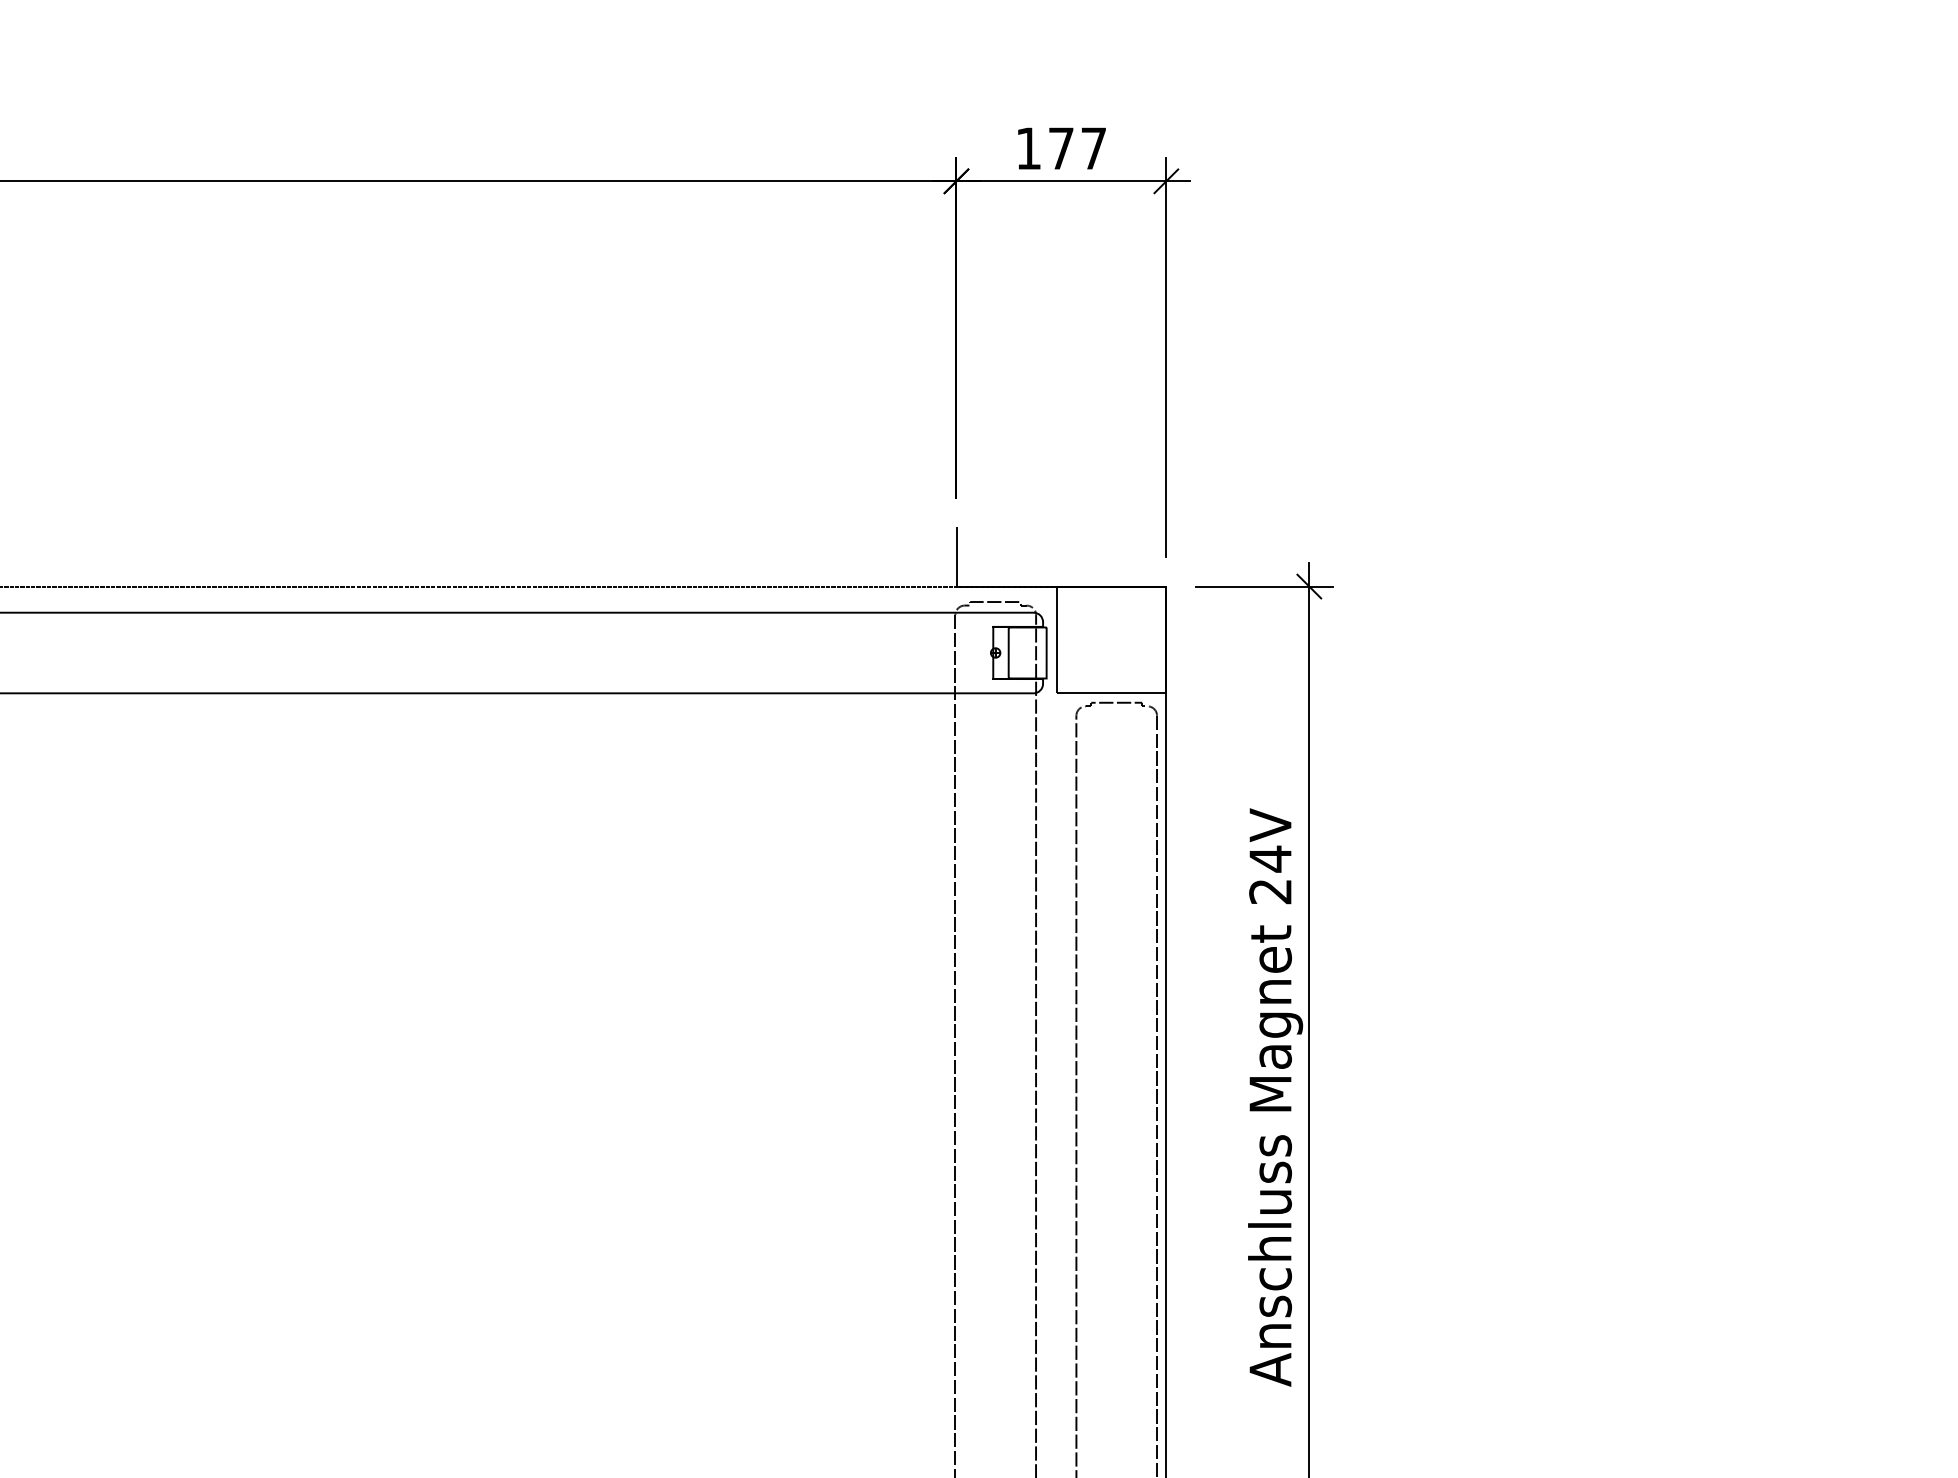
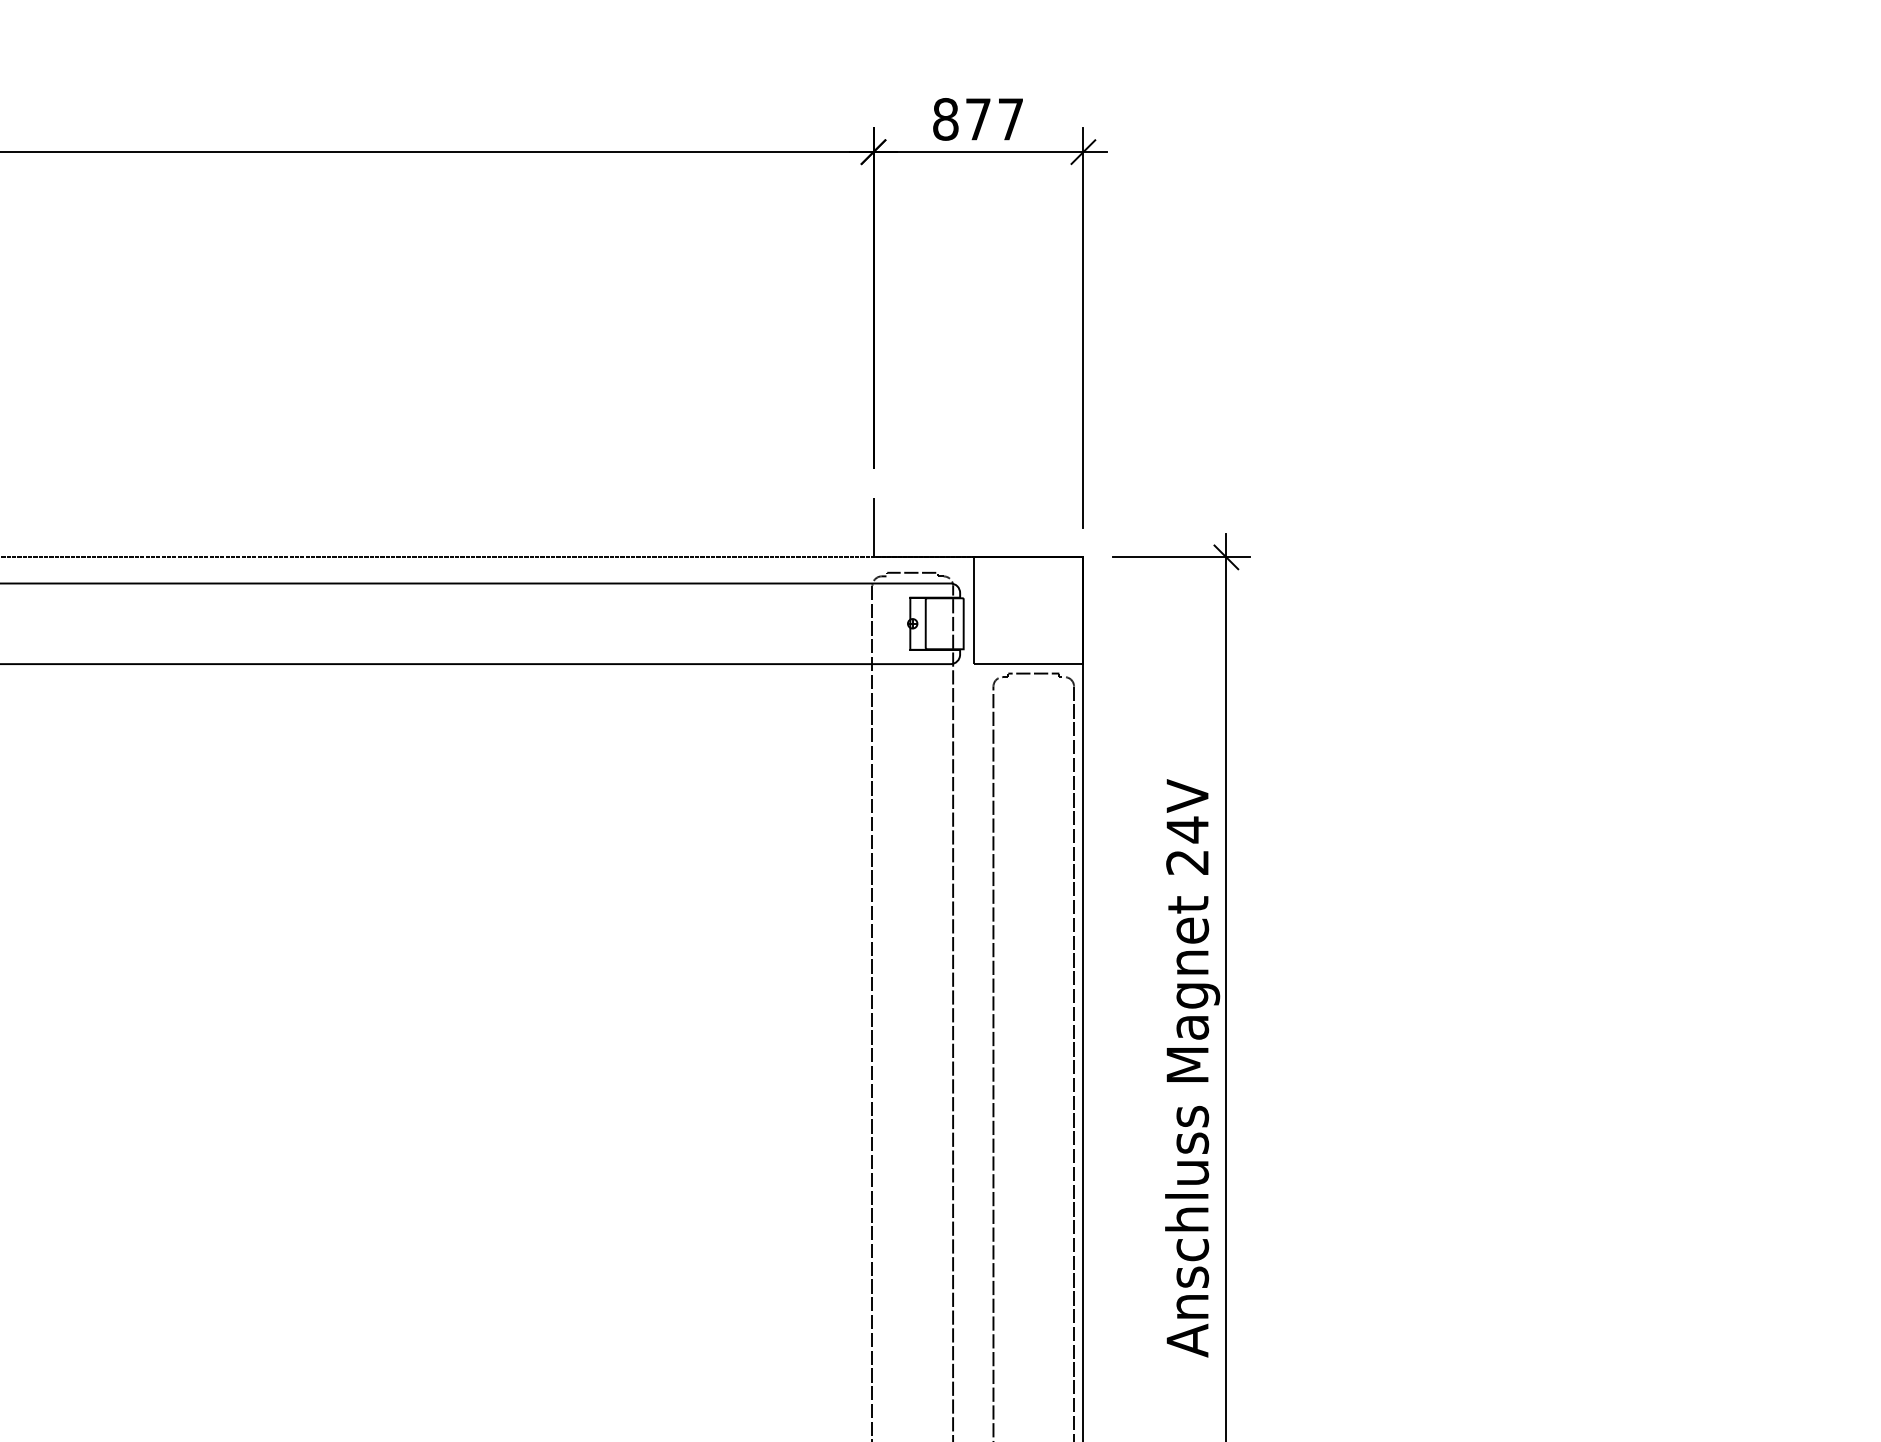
text: (1028, 148) -> (945, 119), 177 -> 877

